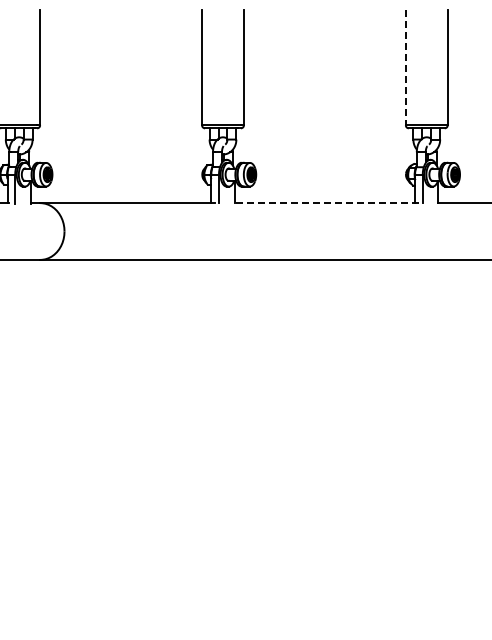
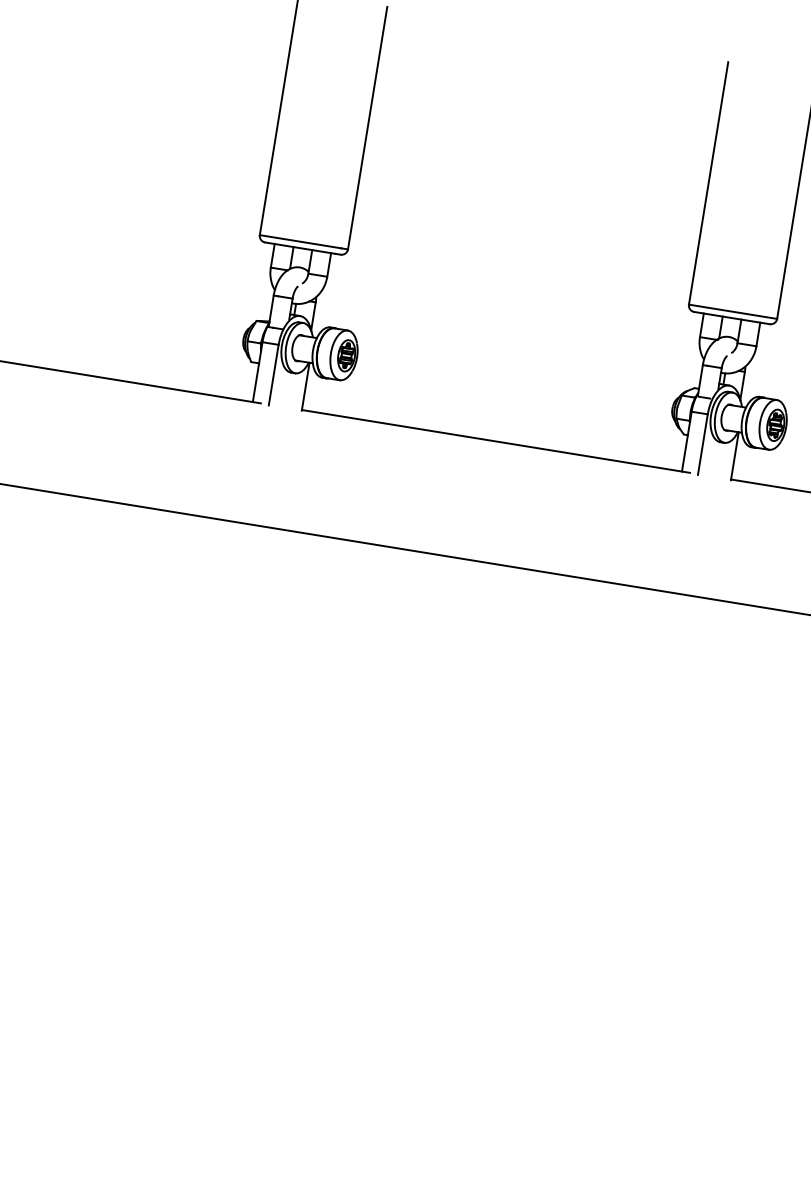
line: (405, 67) -> (707, 182), dashed -> solid
line: (326, 203) -> (495, 442), dashed -> solid

